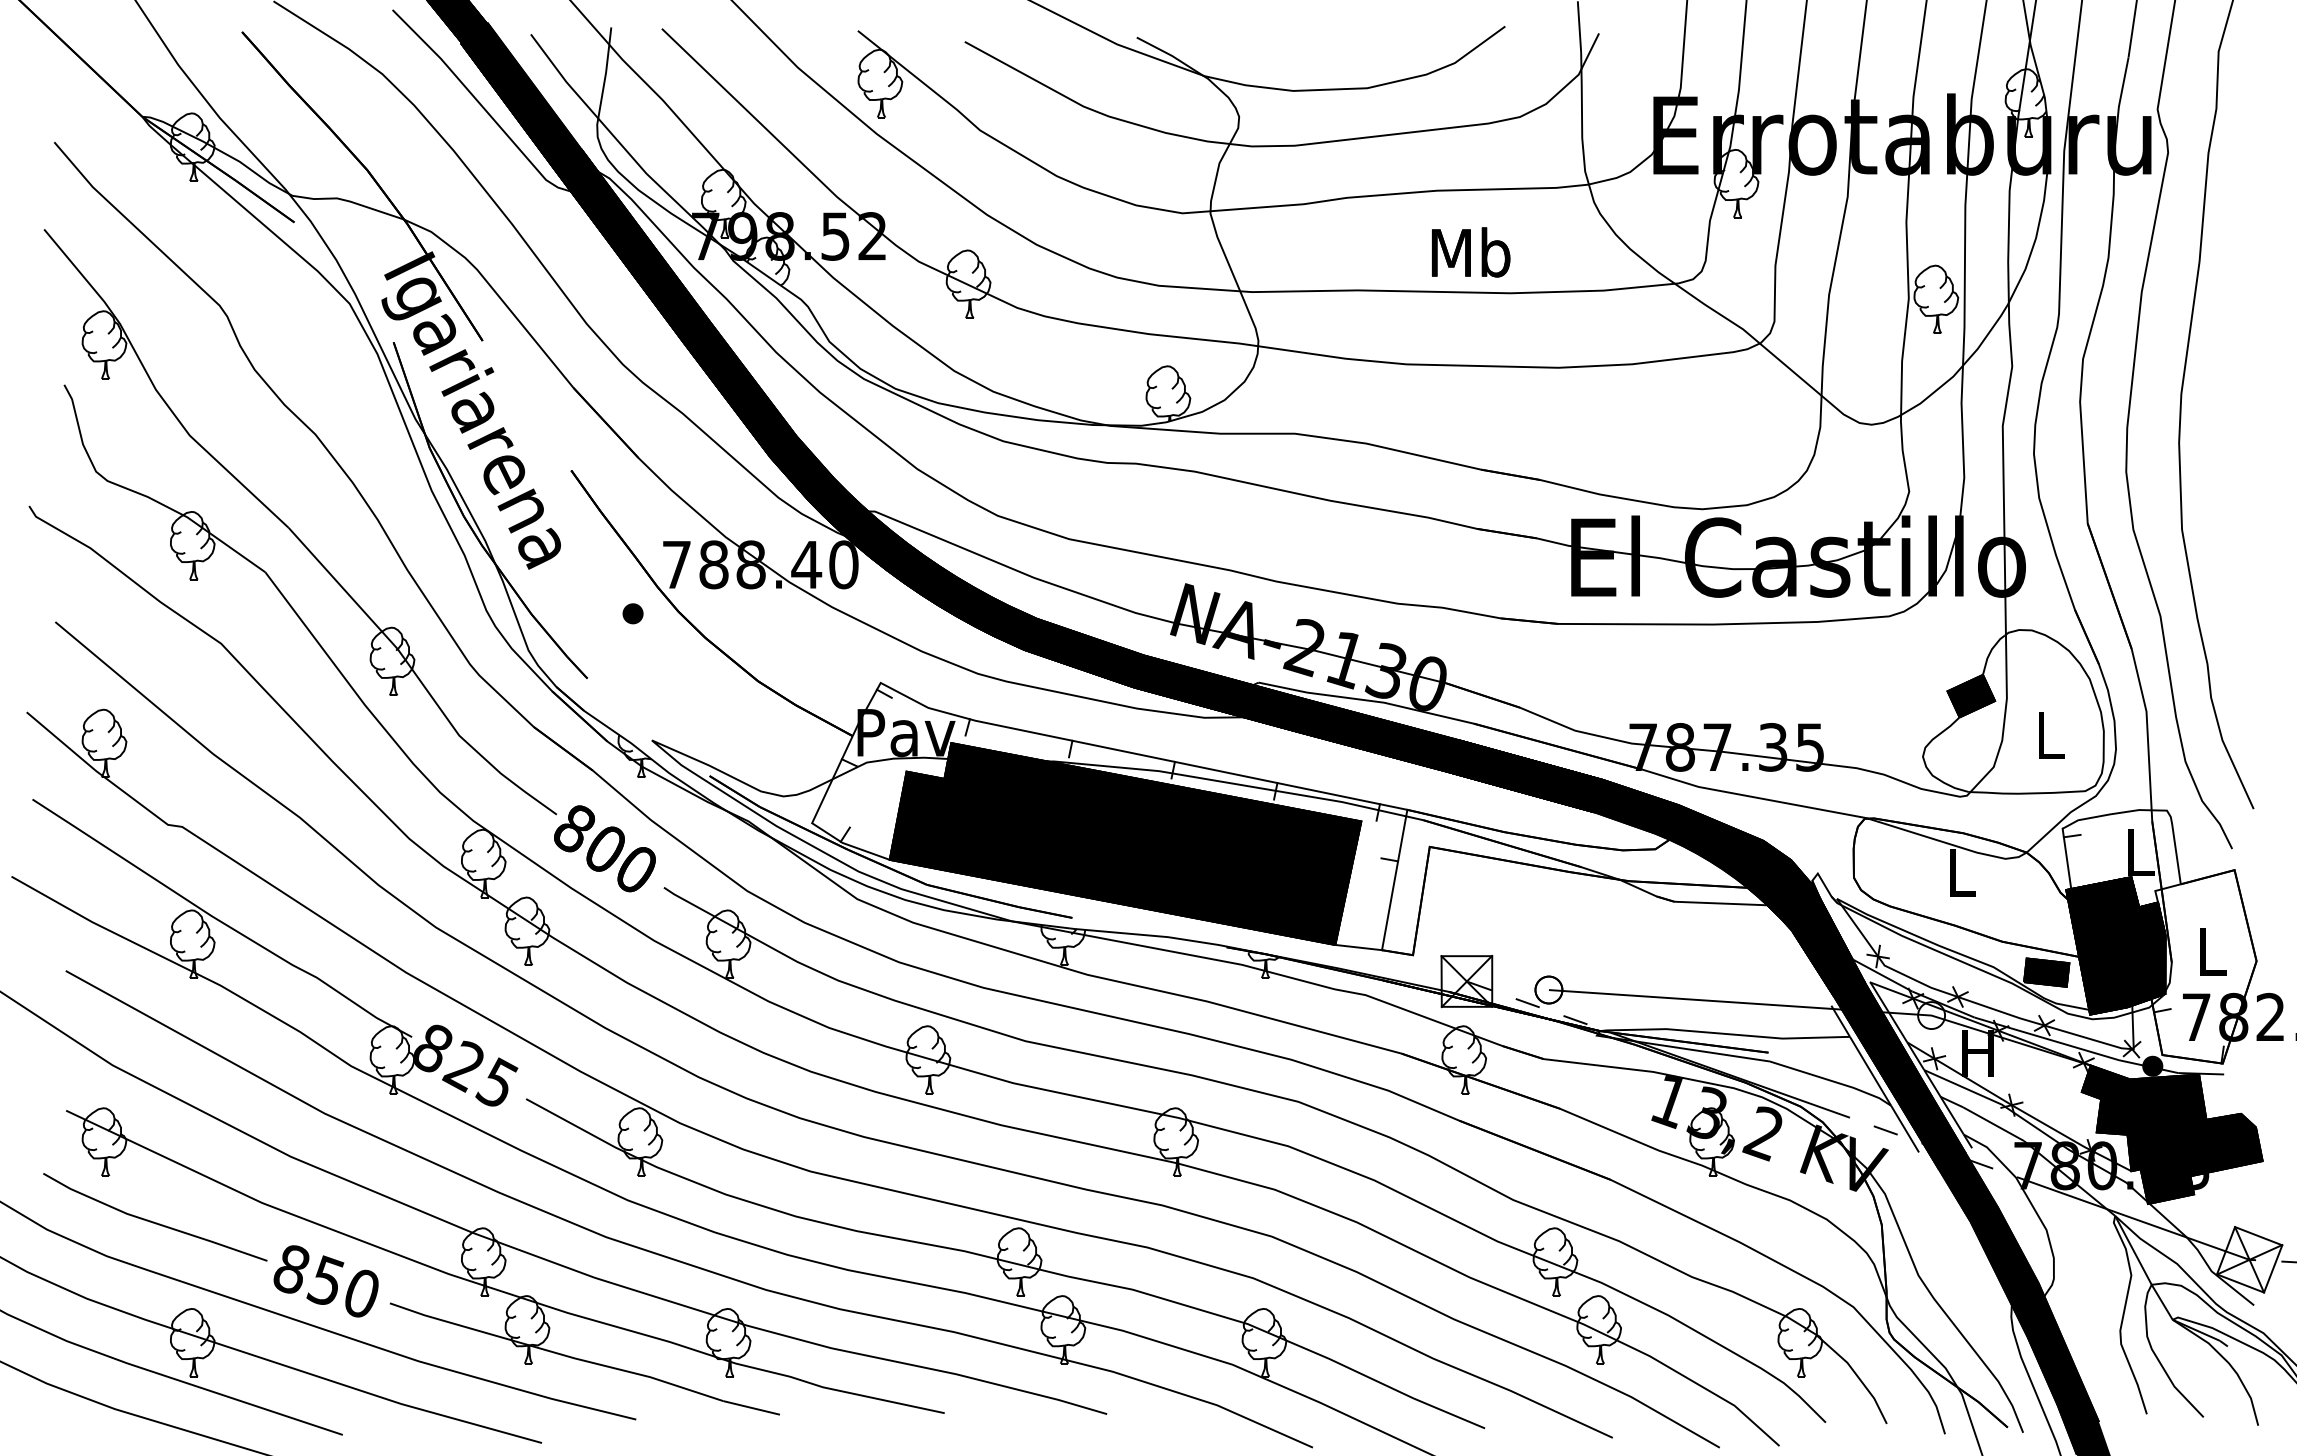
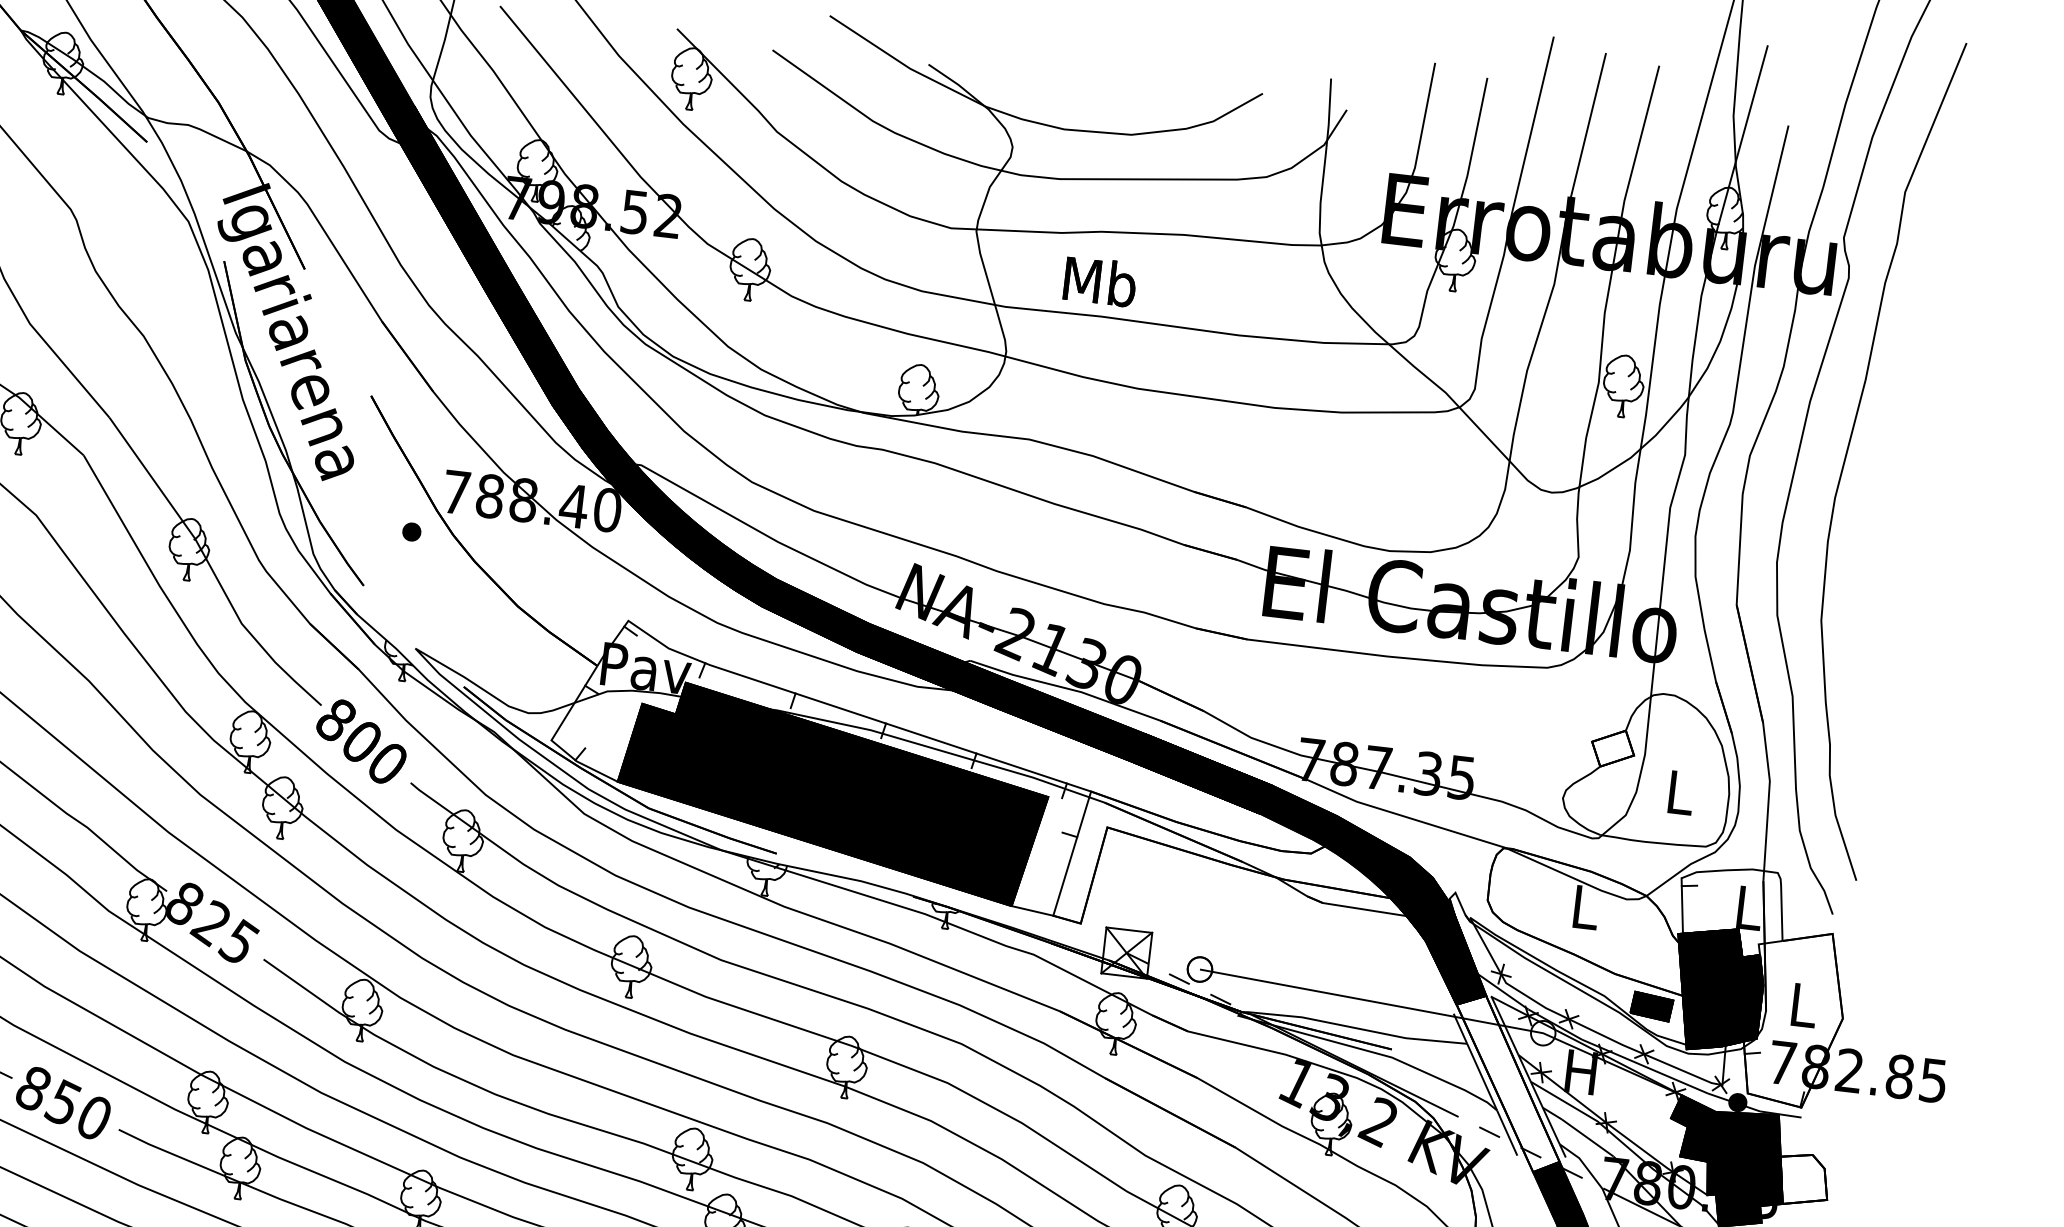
text: (1471, 252) -> (1100, 281), moved
fill: (1971, 695) -> (1613, 748), removed
fill: (1899, 1075) -> (1507, 1084), removed
fill: (2234, 1142) -> (1803, 1180), removed

